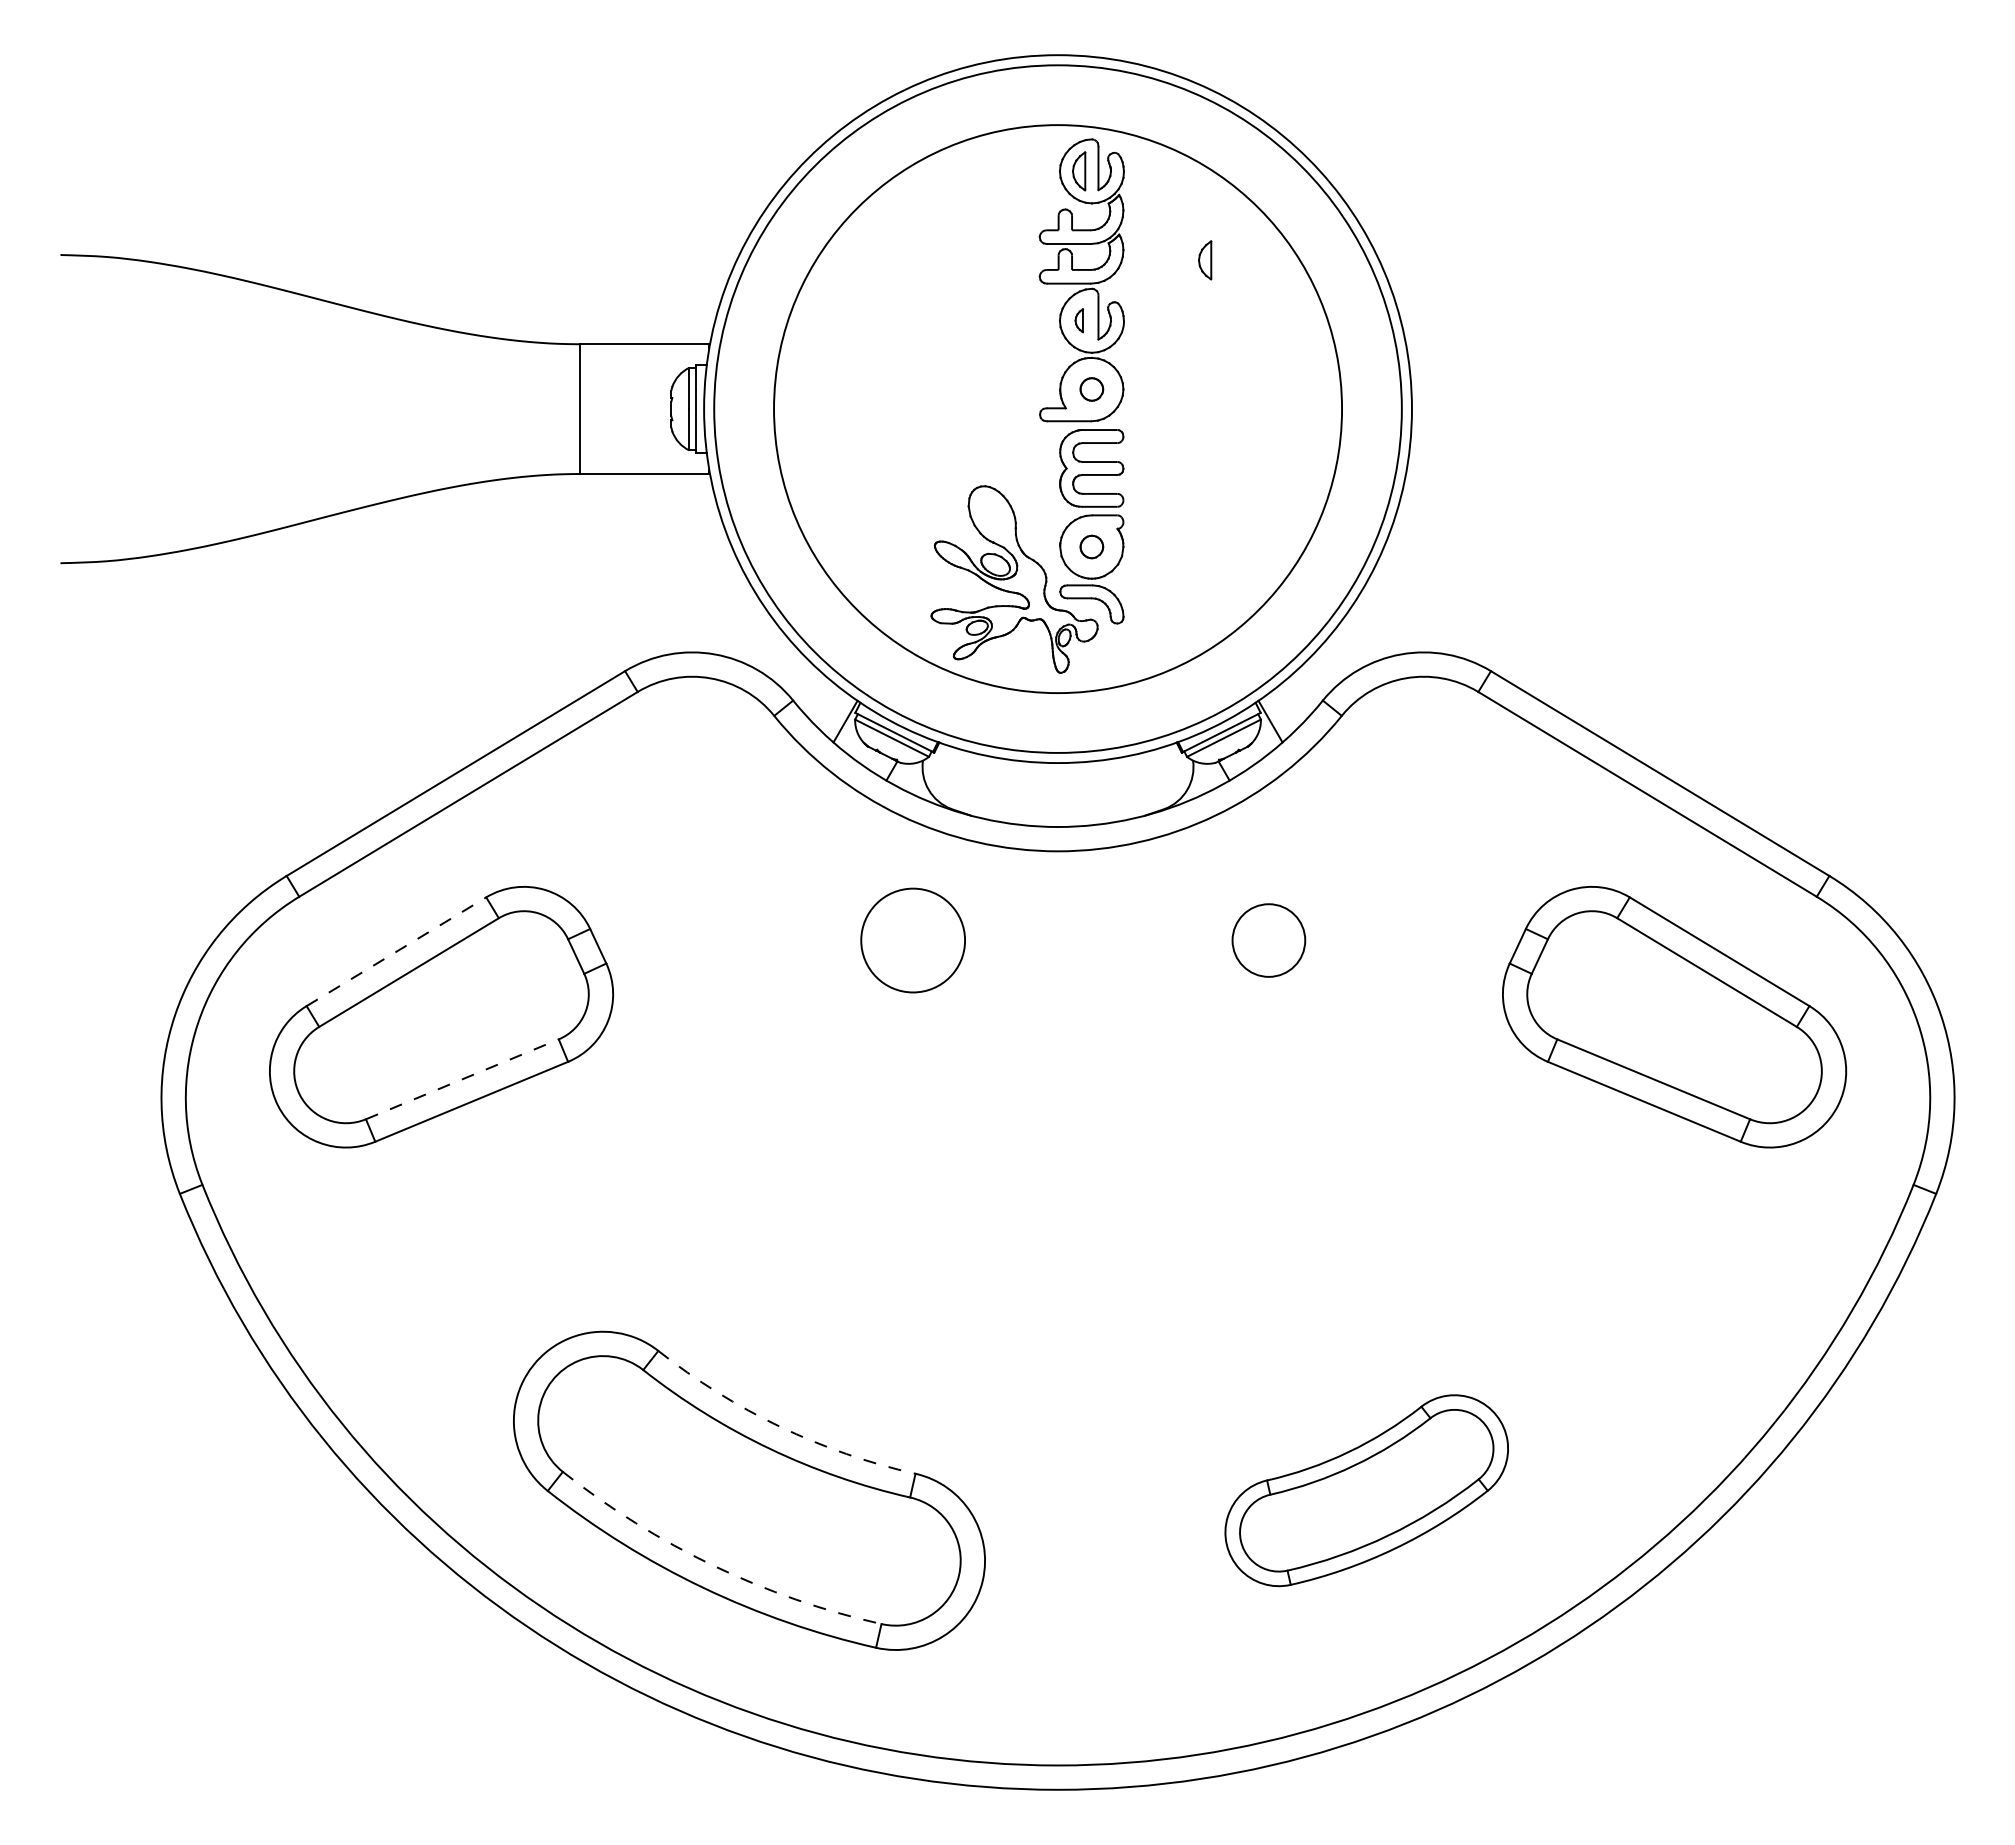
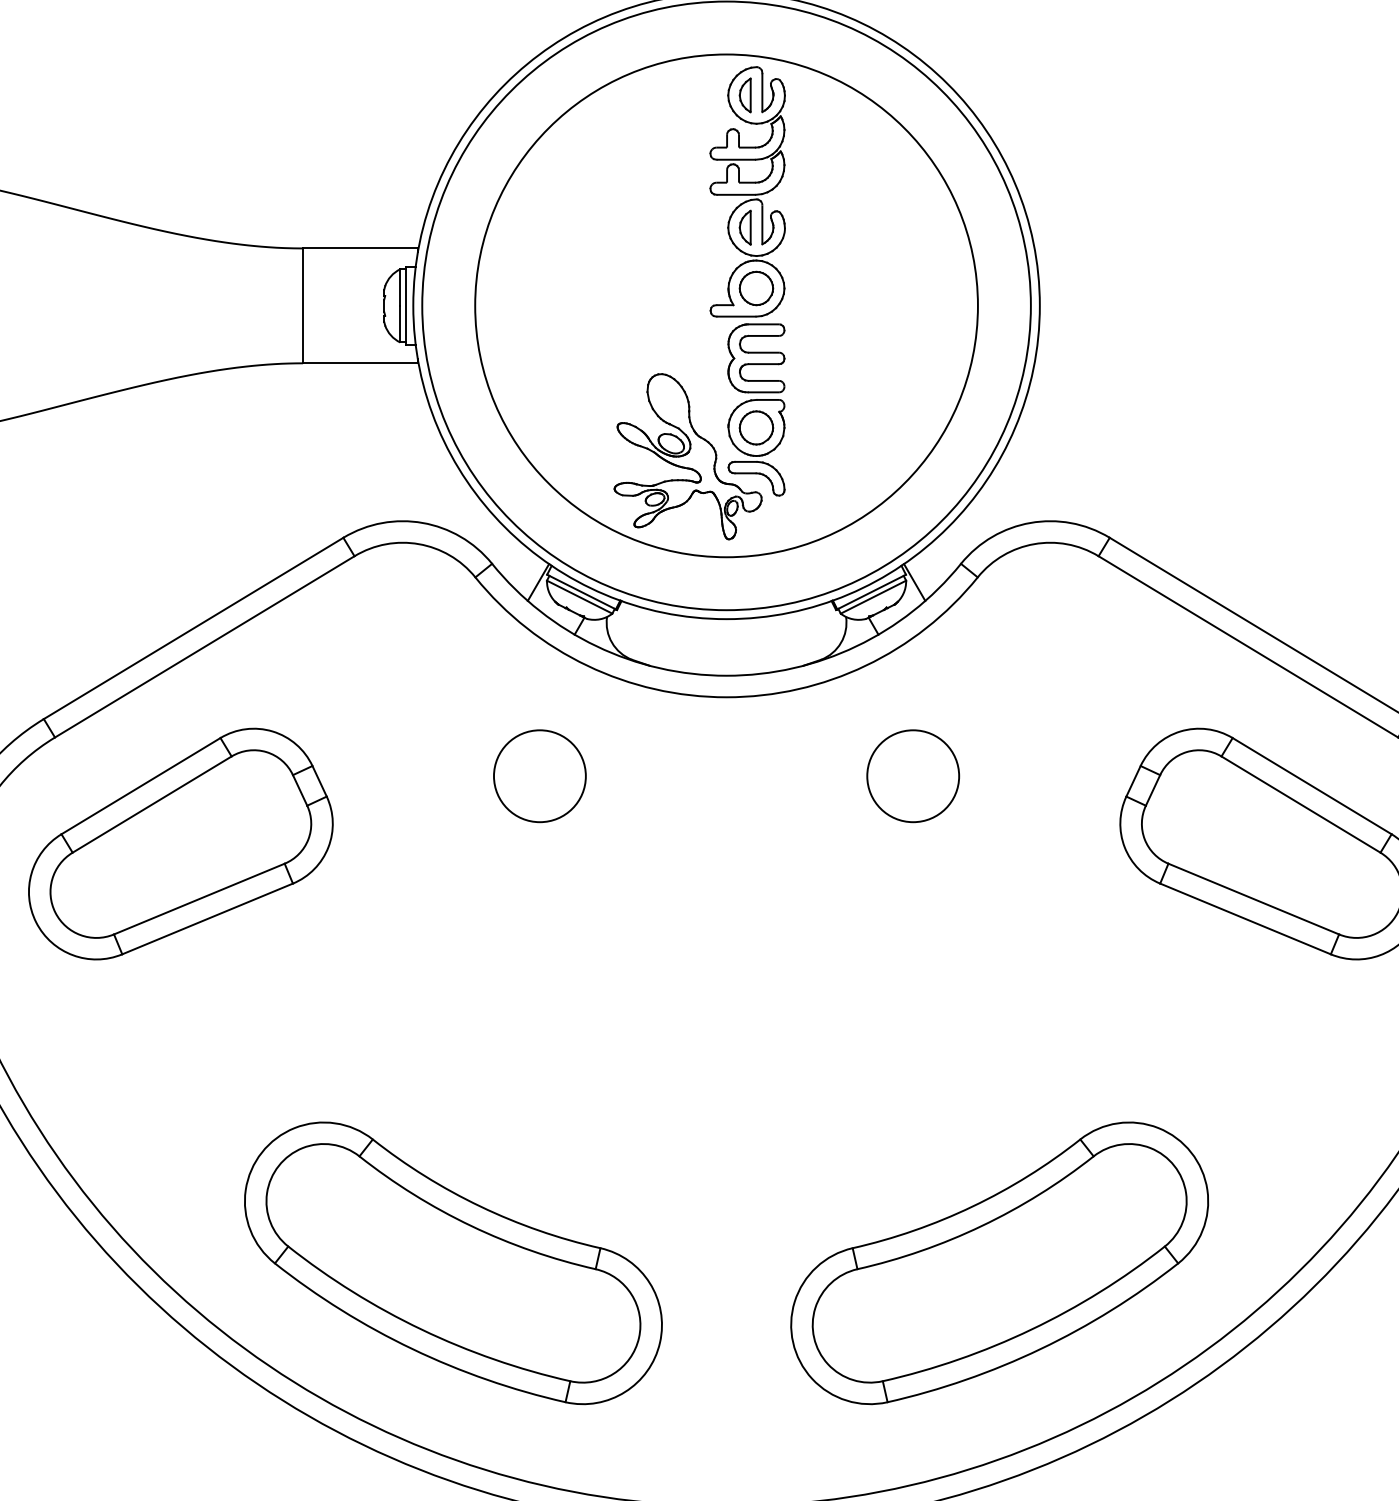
part: (1205, 260) -> (857, 174), removed
part: (1079, 320) -> (745, 227), size x1.67
part: (1091, 389) -> (756, 288), size x1.67
part: (1091, 546) -> (756, 427), size x1.67
circle: (912, 940) -> (539, 776), moved
circle: (1268, 940) -> (912, 776), size x1.43
line: (396, 951) -> (141, 785), dashed -> solid
line: (462, 1079) -> (199, 899), dashed -> solid
arc: (780, 1426) -> (480, 1206), dashed -> solid
part: (1366, 1490) -> (999, 1263), size x1.67
arc: (713, 1565) -> (421, 1329), dashed -> solid

